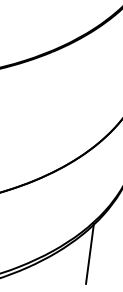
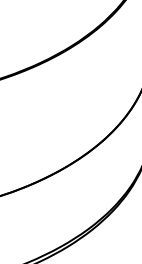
line: (89, 254) -> (121, 227), removed

